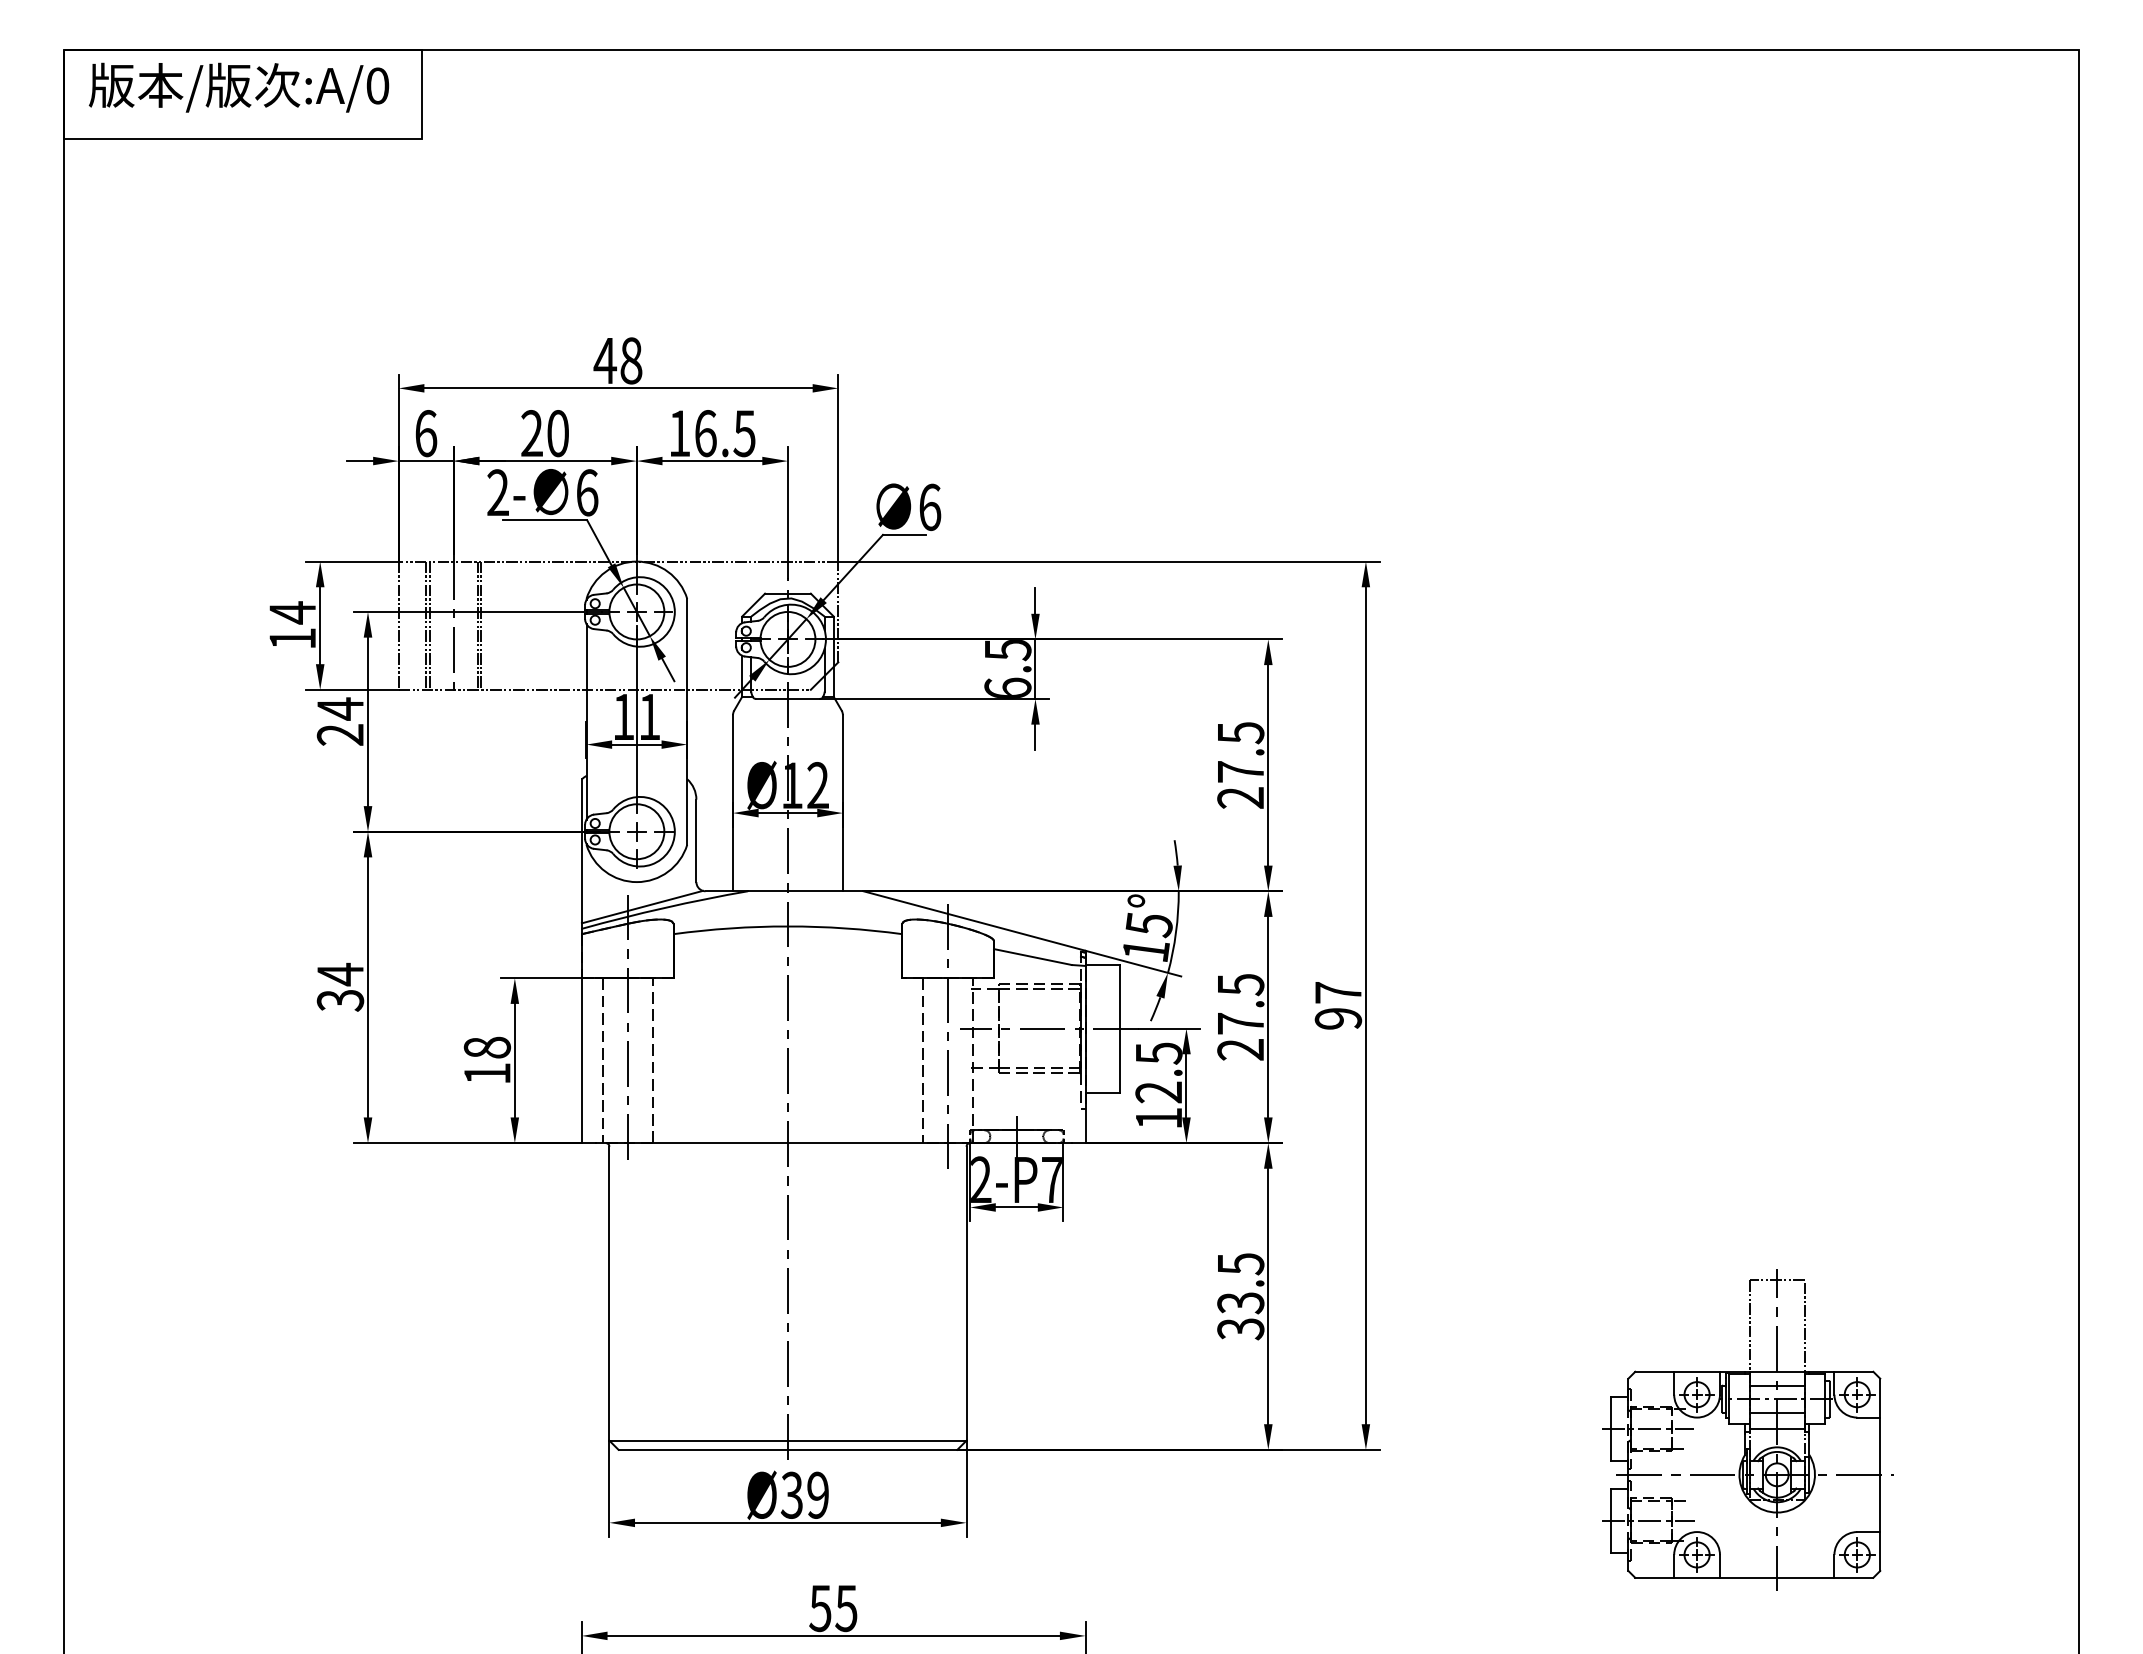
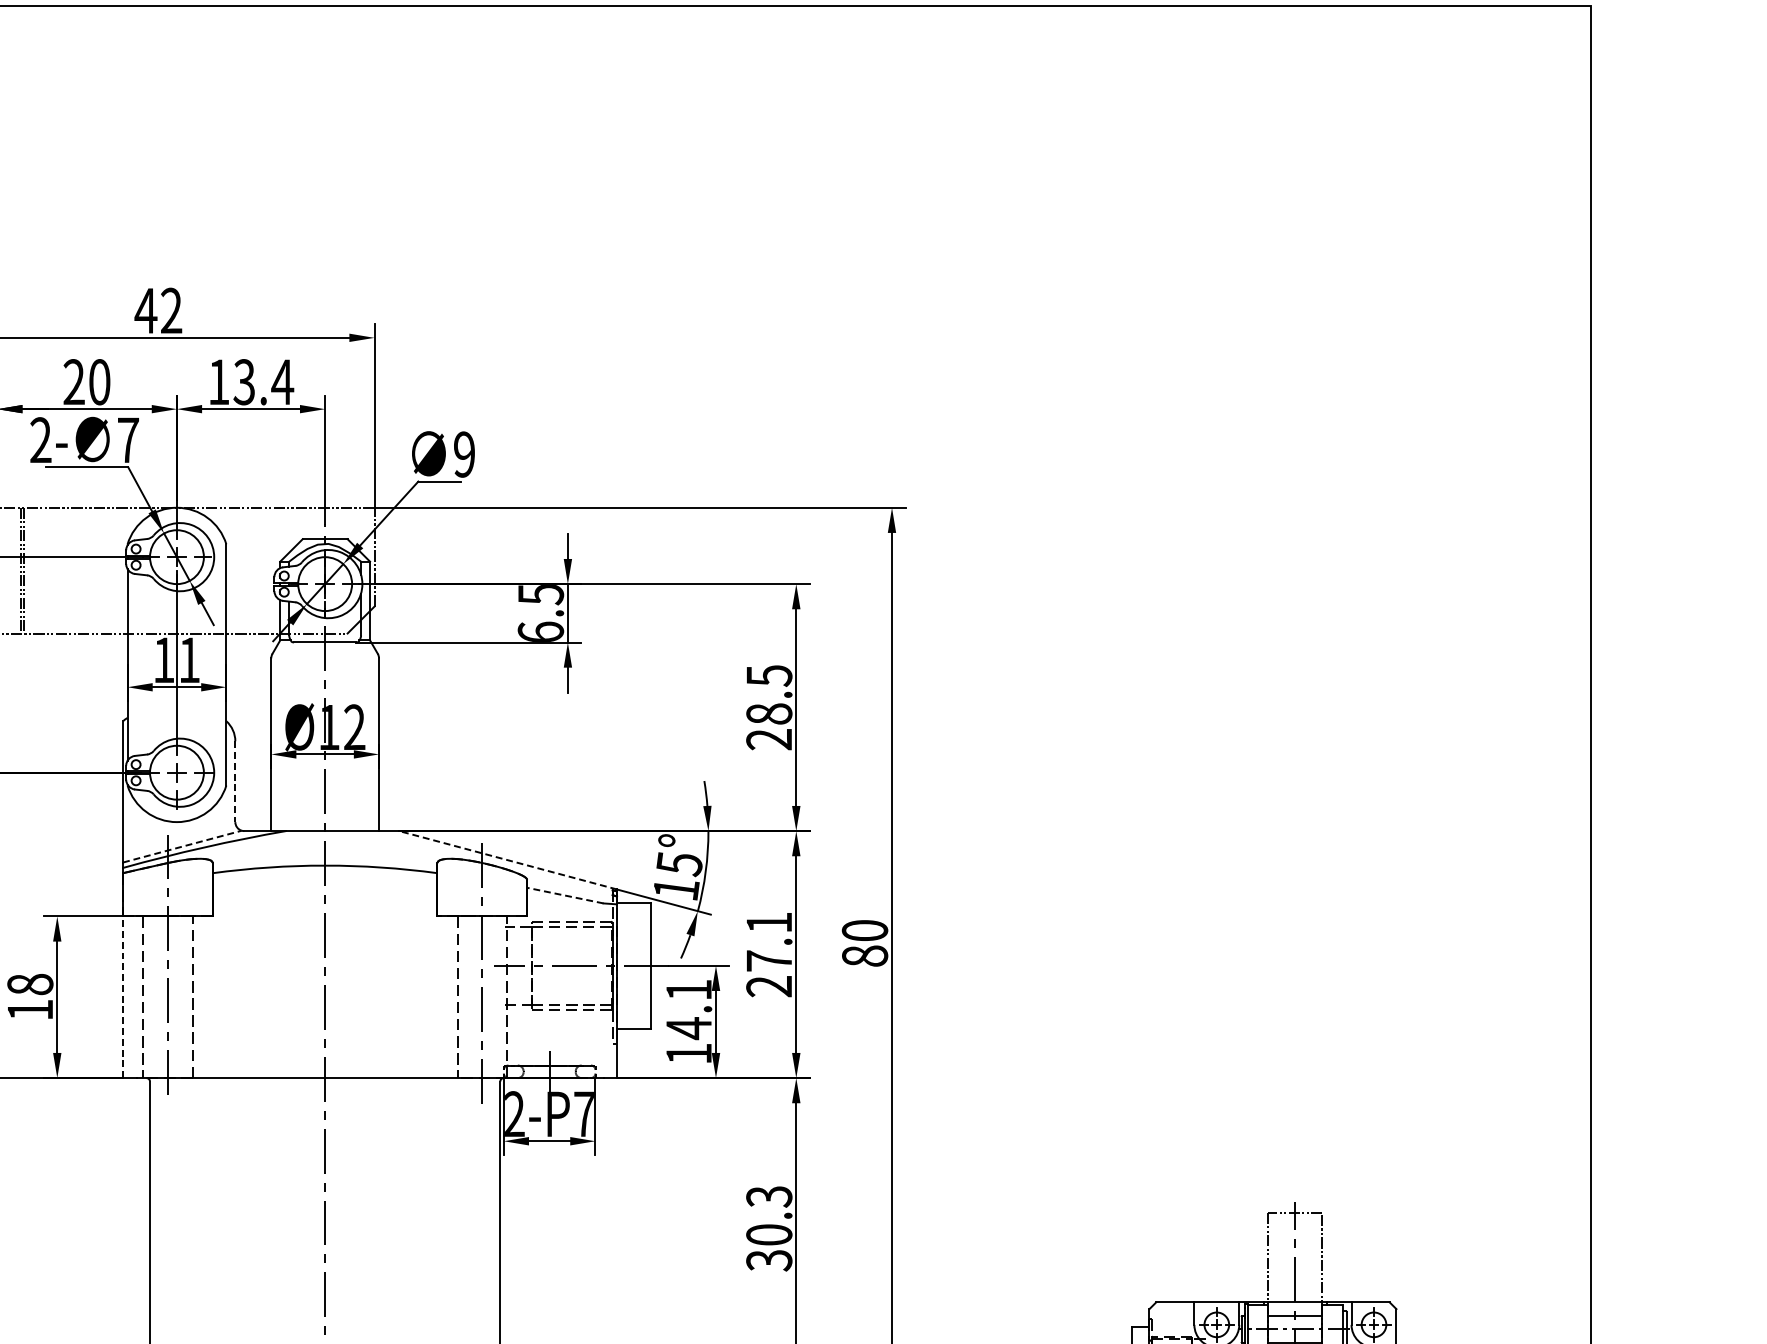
text: (631, 360) -> (171, 310), 48 -> 42
text: (725, 433) -> (263, 382), 16.5 -> 13.4
text: (587, 492) -> (128, 439), 6 -> 7
text: (930, 507) -> (464, 454), 6 -> 9
text: (1240, 771) -> (769, 713), 27.5 -> 28.5
line: (696, 841) -> (235, 782), solid -> dashed
line: (642, 907) -> (182, 847), solid -> dashed
line: (974, 921) -> (508, 860), solid -> dashed
line: (1032, 957) -> (564, 896), solid -> dashed
text: (1241, 985) -> (769, 923), 27.5 -> 27.1
text: (1338, 1005) -> (865, 943), 97 -> 80
line: (581, 1060) -> (122, 997), solid -> dashed
text: (1158, 1073) -> (688, 1009), 12.5 -> 14.1
text: (1240, 1283) -> (769, 1215), 33.5 -> 30.3

